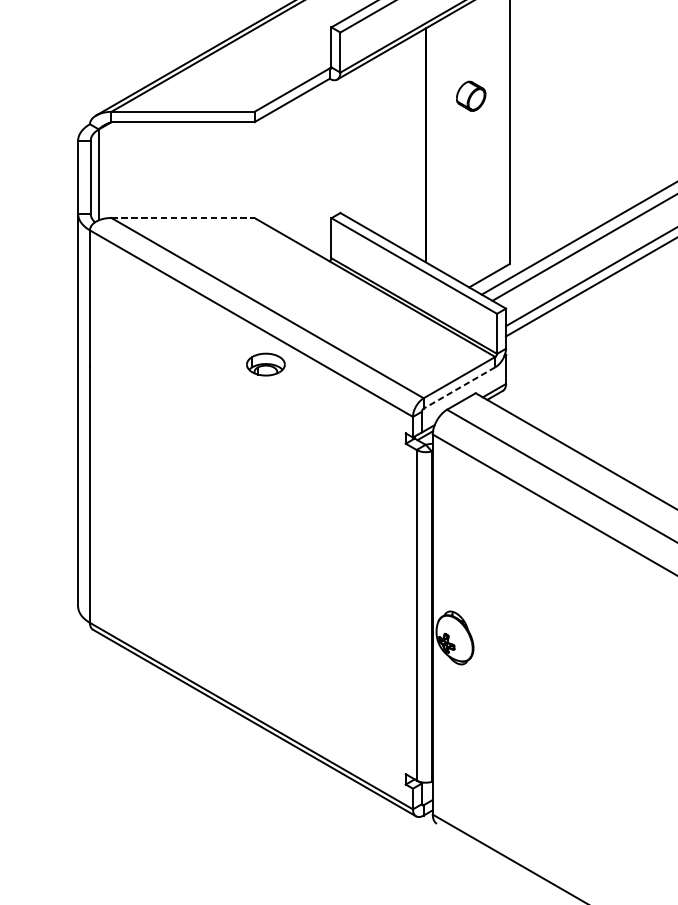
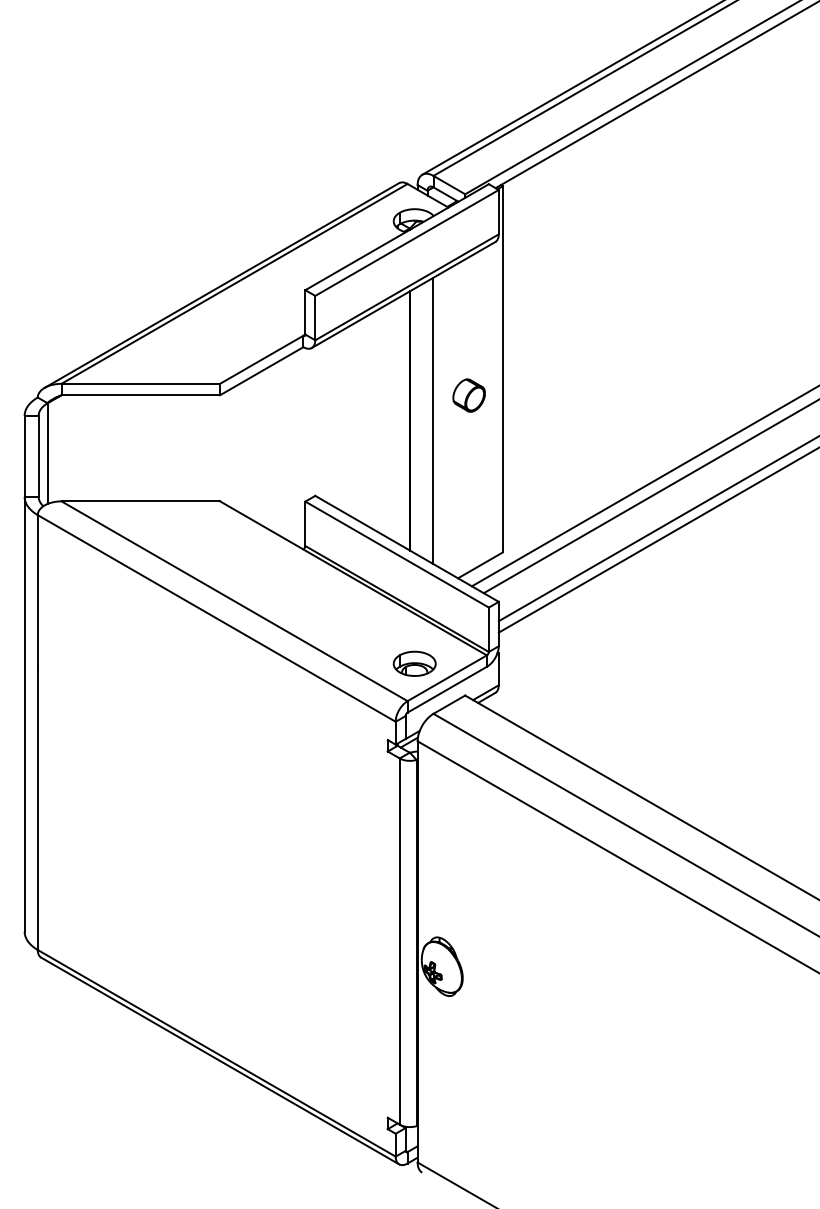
part: (470, 96) -> (468, 395), moved
line: (447, 144) -> (433, 420), added
line: (183, 218) -> (141, 501), dashed -> solid
part: (265, 364) -> (414, 663), moved
line: (459, 387) -> (447, 689), dashed -> solid

